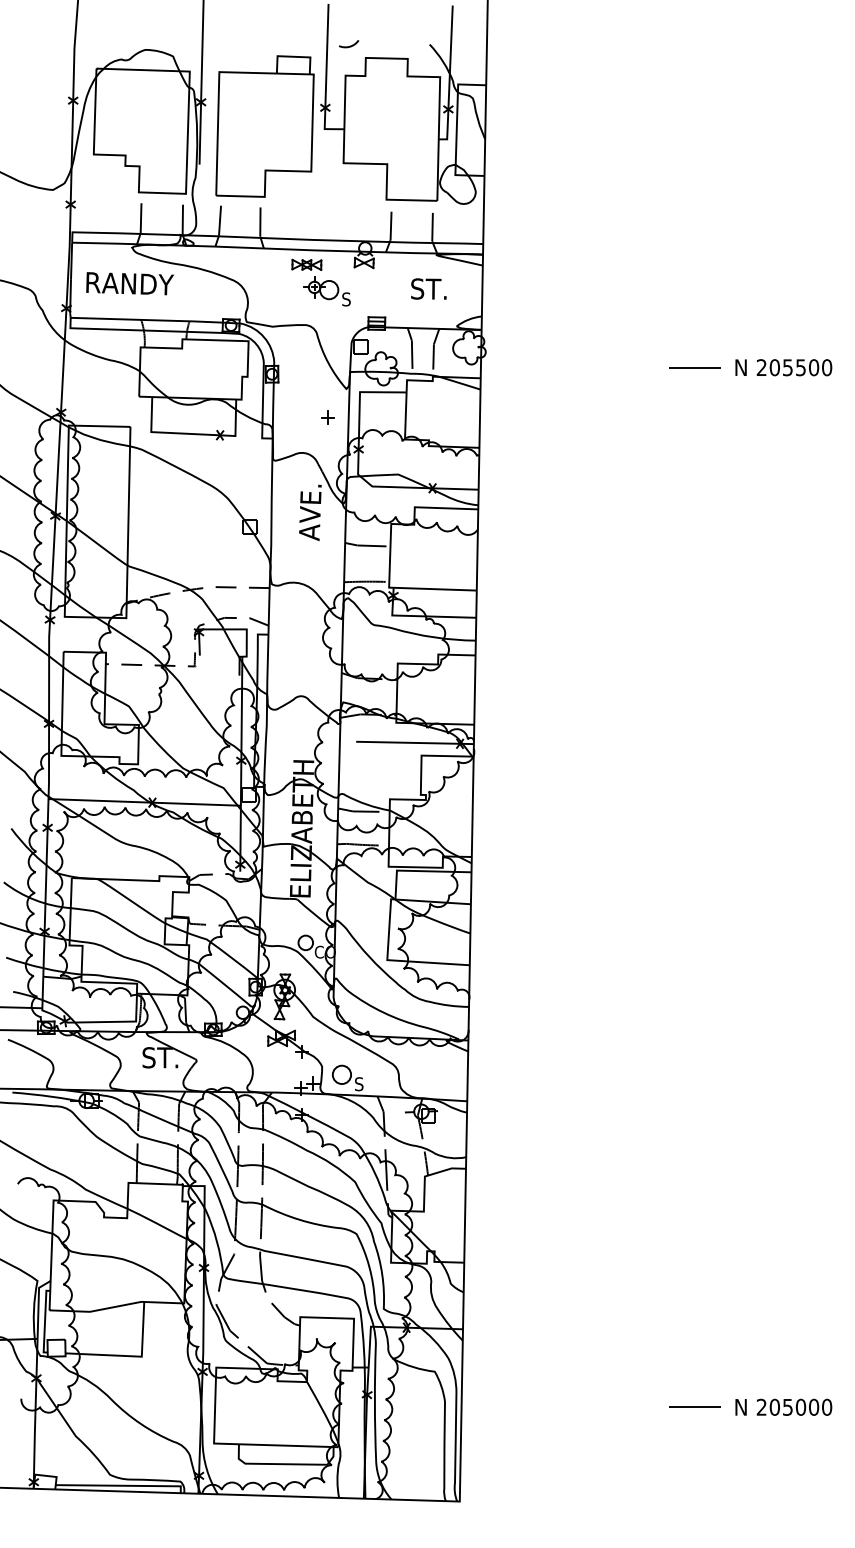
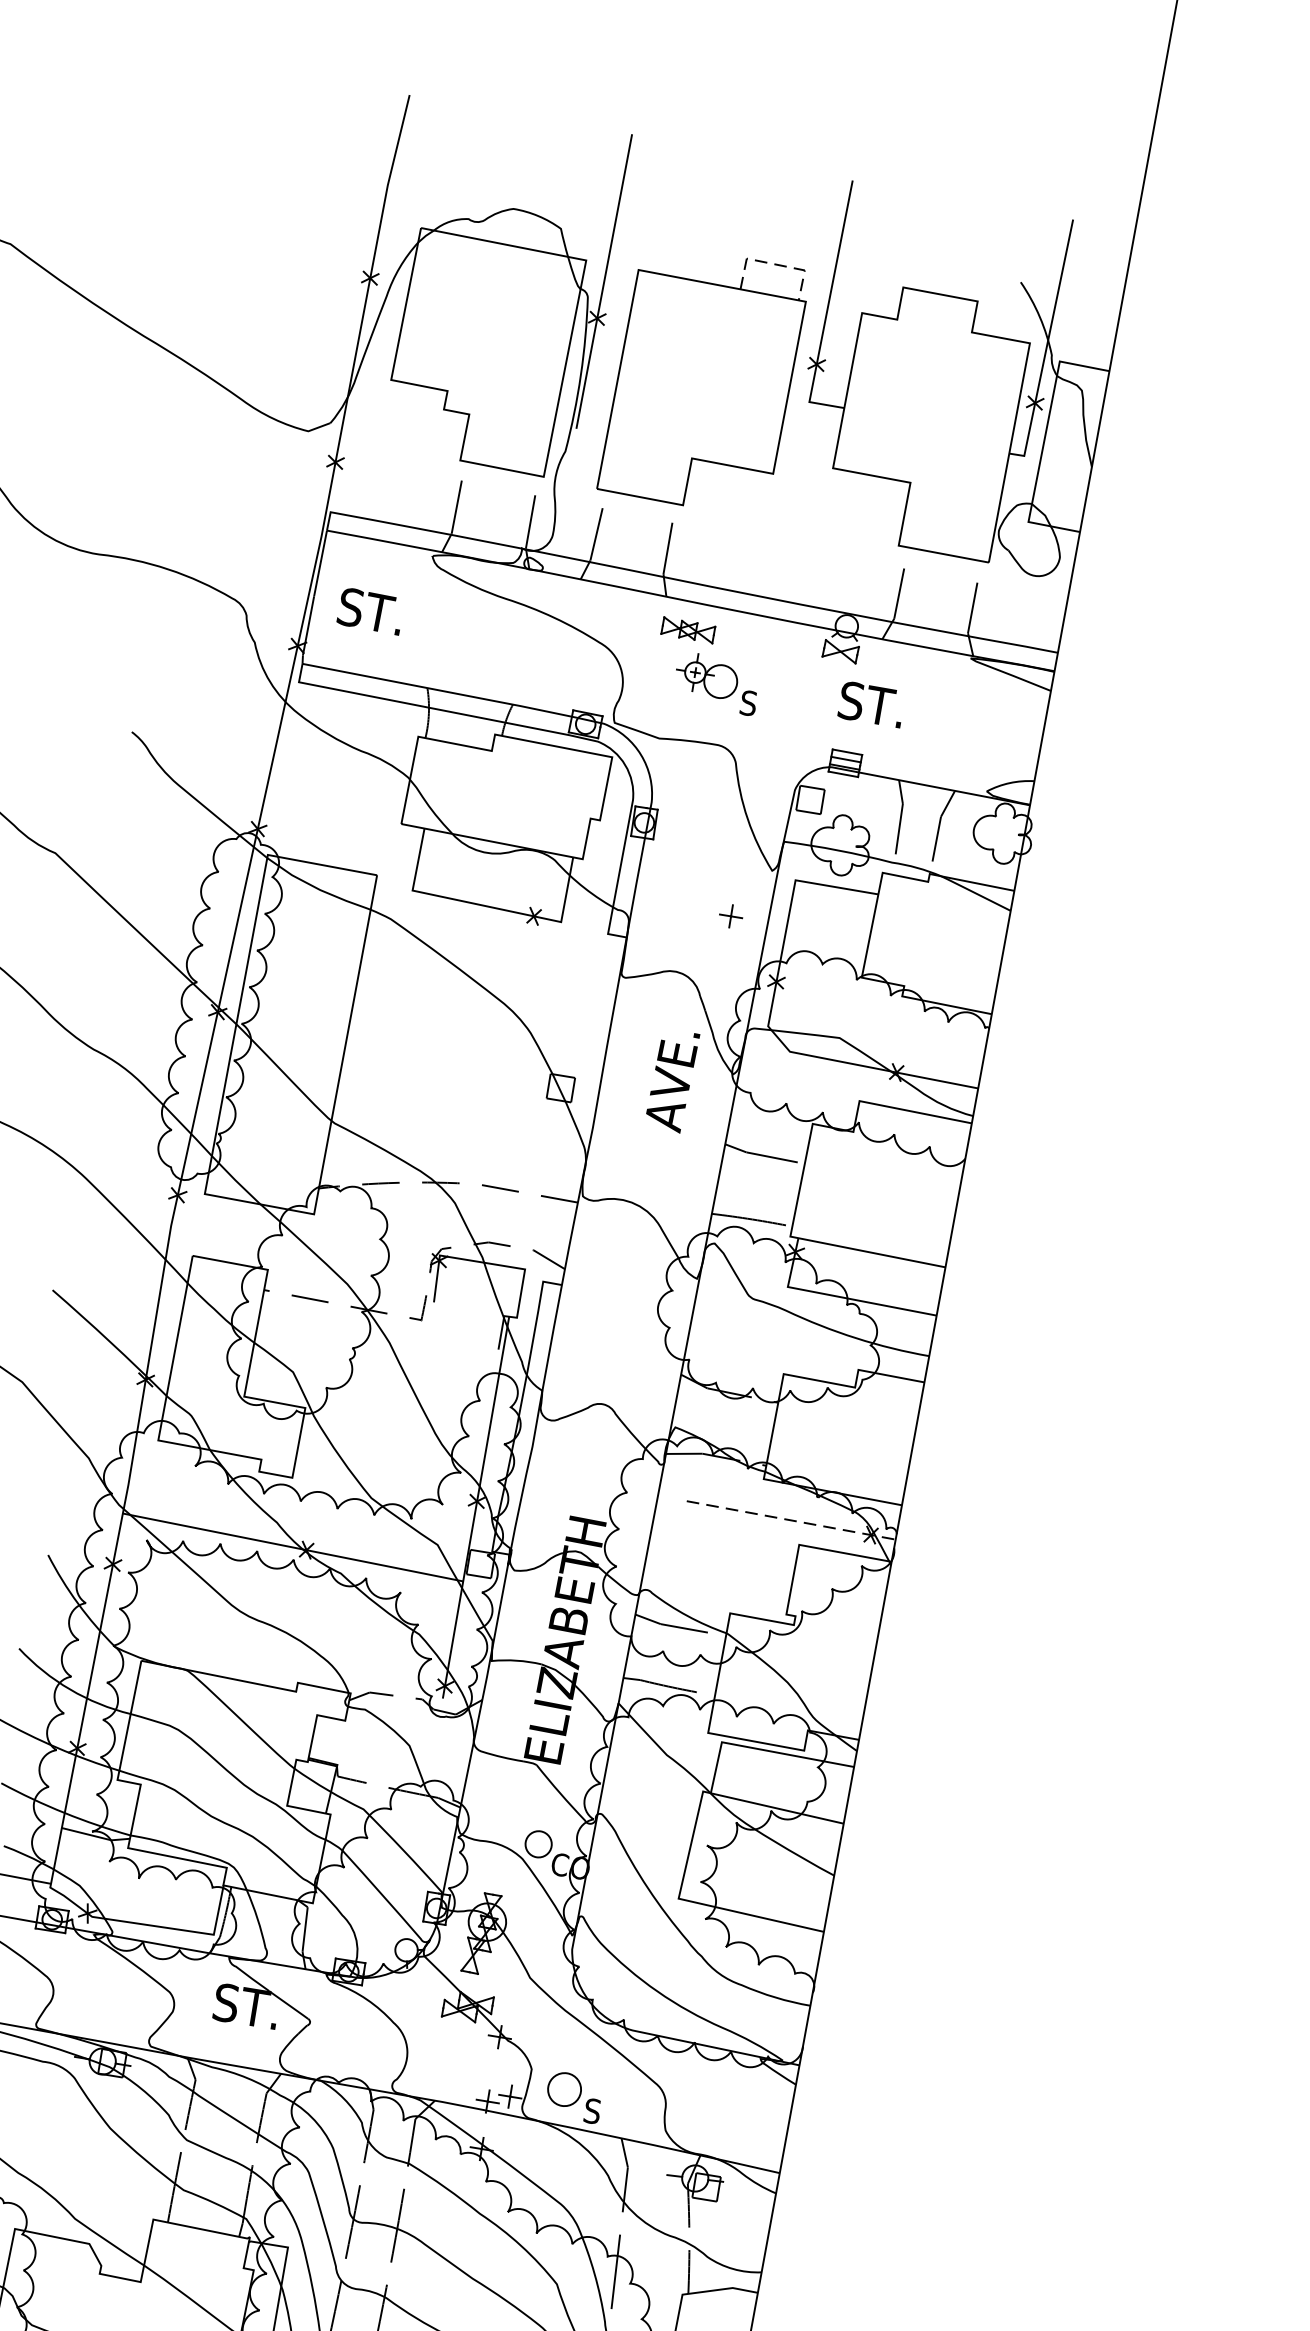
curve: (349, 45) -> (877, 260), removed
line: (293, 56) -> (775, 263), solid -> dashed
part: (320, 282) -> (707, 665), moved
text: (129, 283) -> (417, 619), RANDY -> ST.
text: (428, 288) -> (871, 703), moved
line: (415, 742) -> (792, 1519), solid -> dashed

